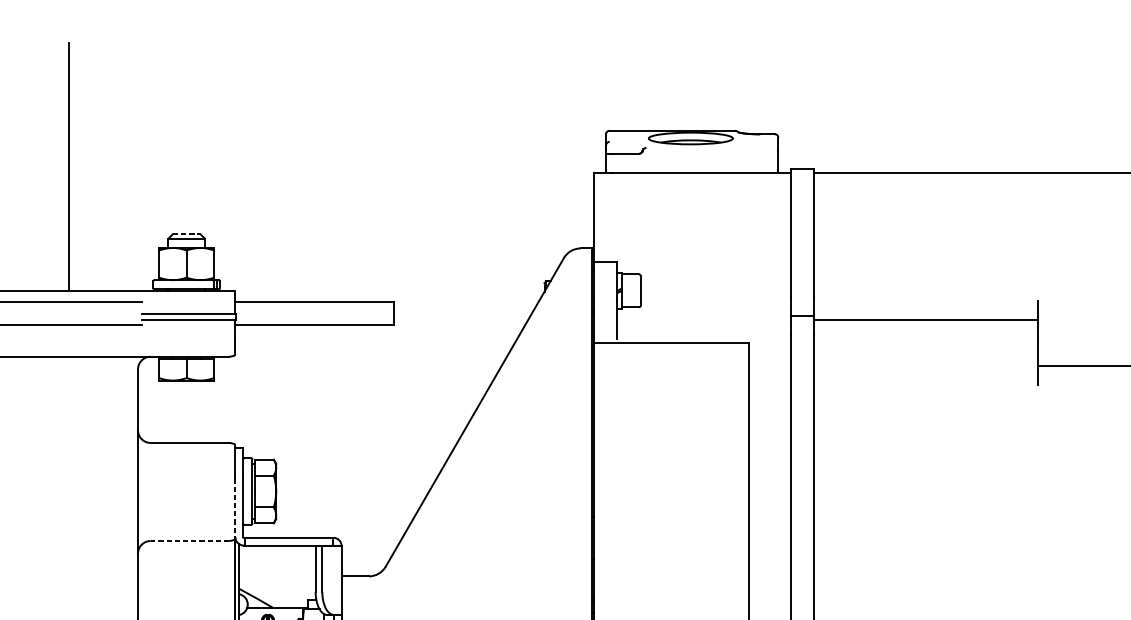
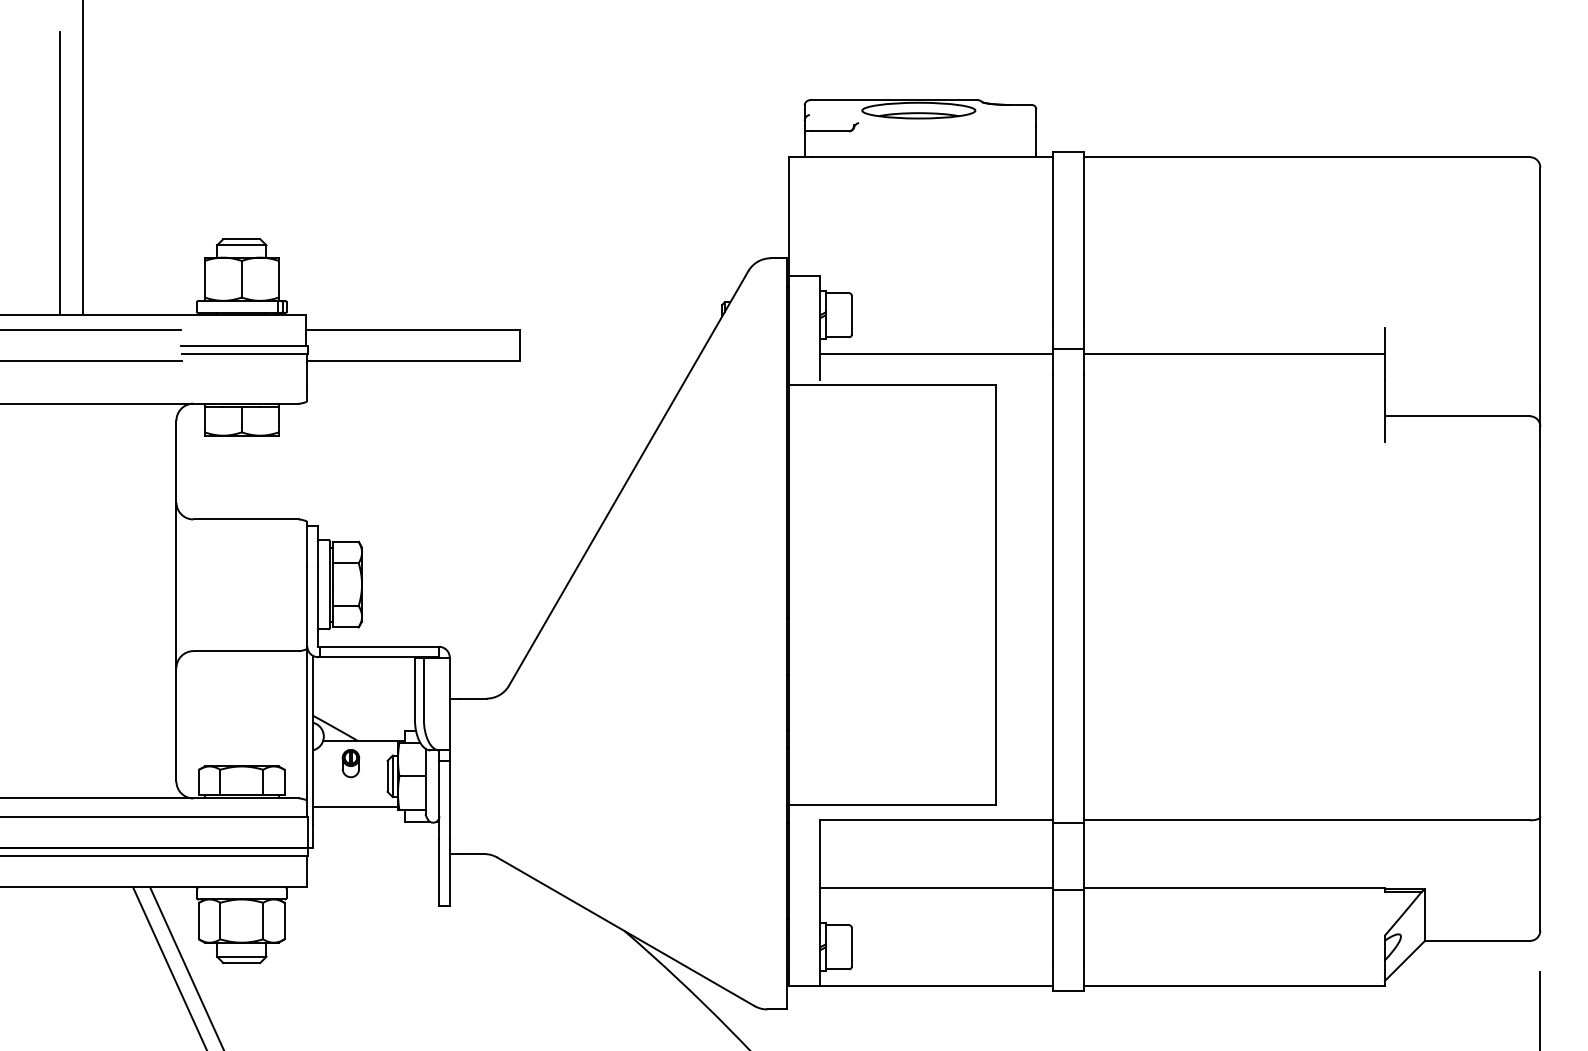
line: (50, 185) -> (59, 173), added
line: (187, 234) -> (242, 239), dashed -> solid
line: (704, 320) -> (936, 354), added
line: (235, 507) -> (307, 606), dashed -> solid
line: (190, 541) -> (246, 651), dashed -> solid

